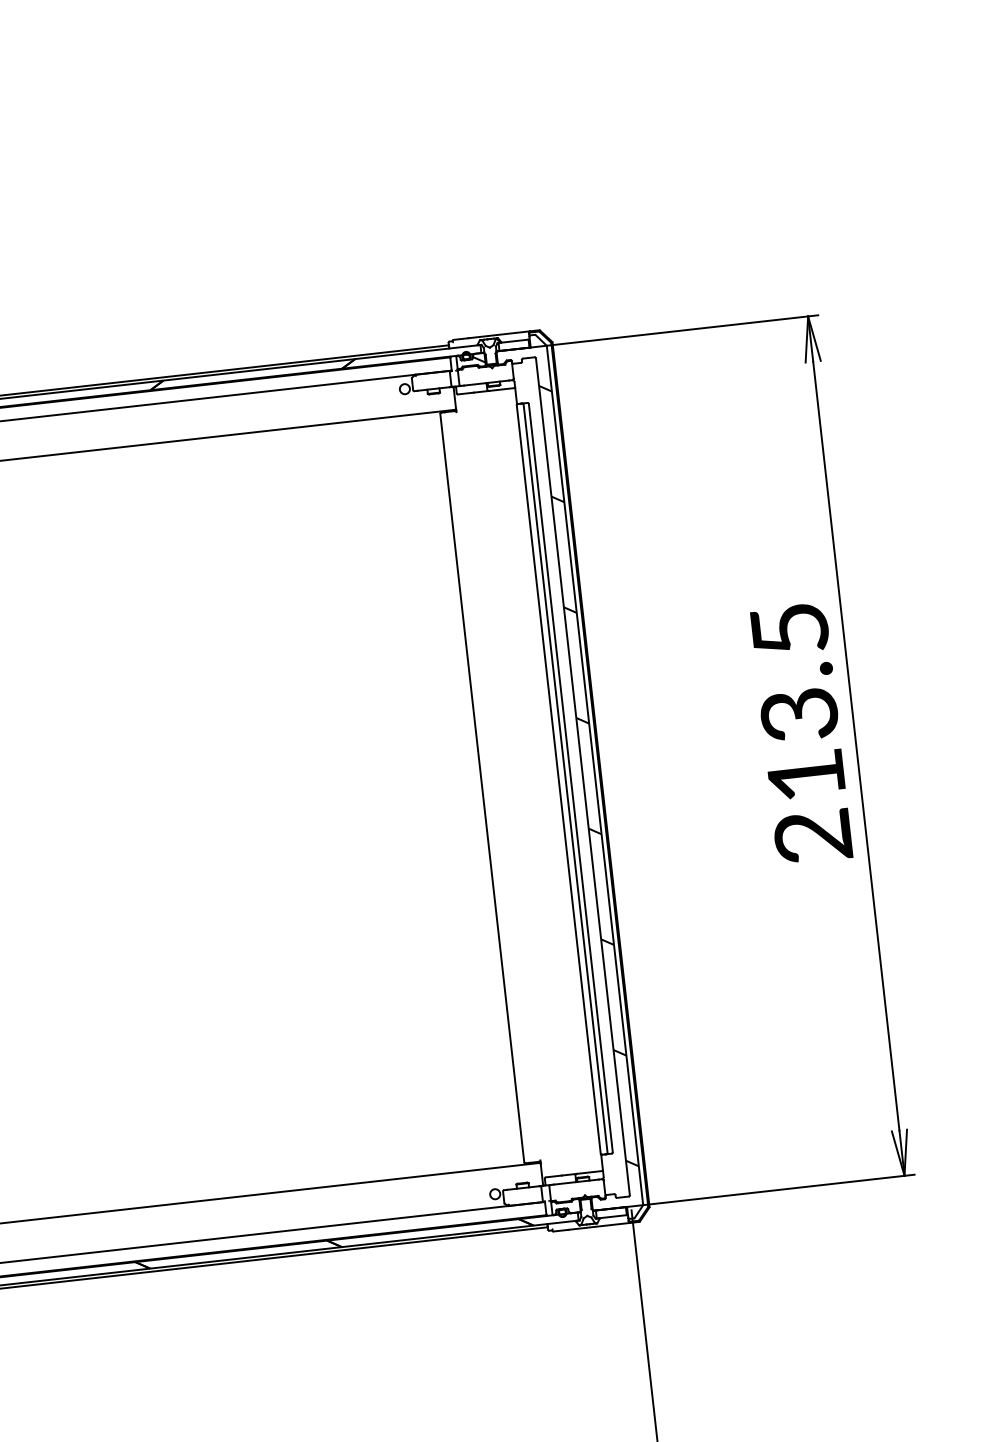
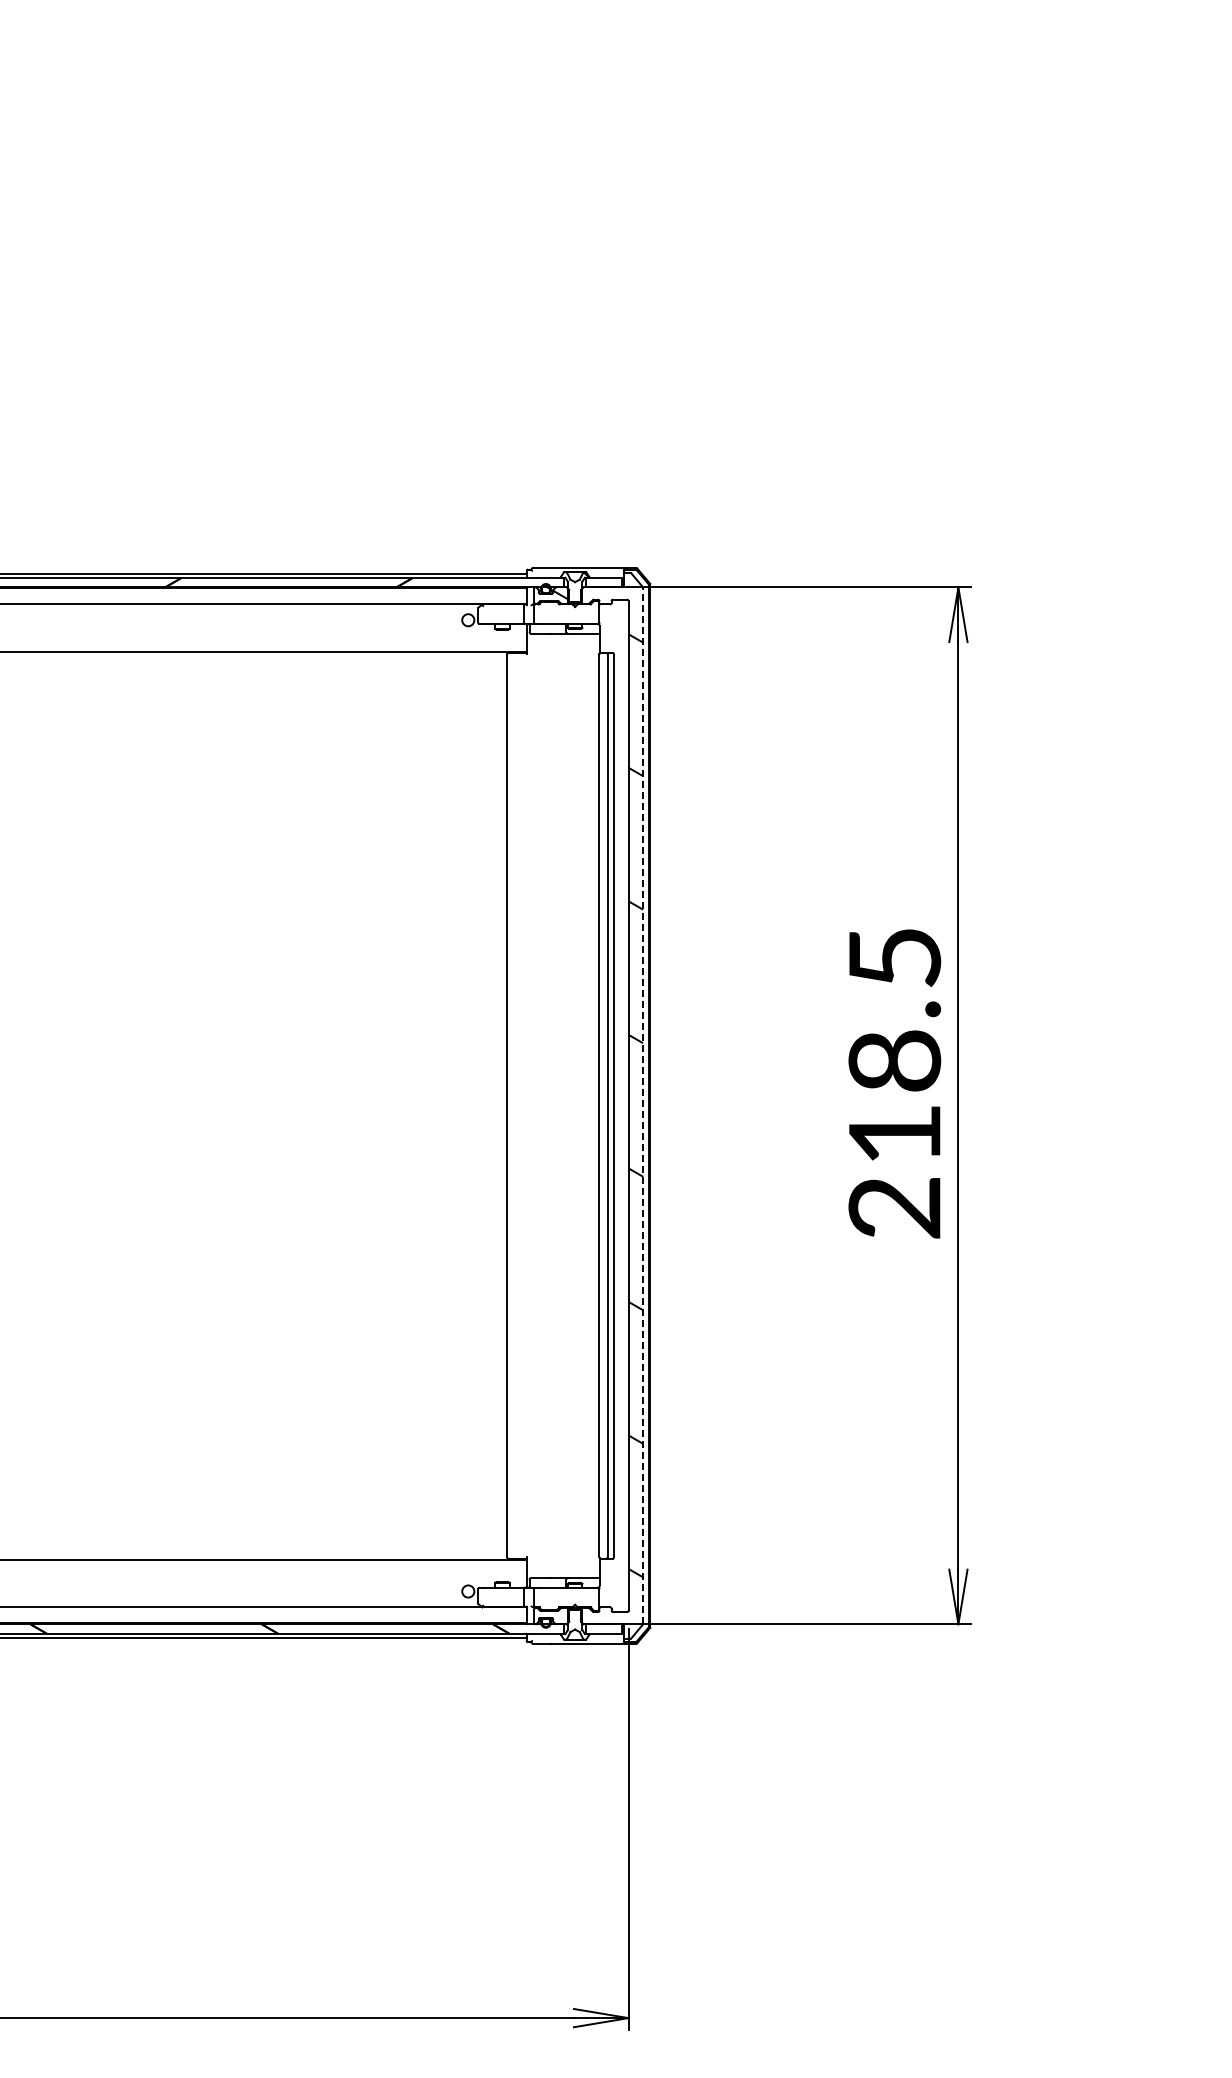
text: (799, 714) -> (894, 1060), 213.5 -> 218.5
line: (595, 775) -> (643, 1105), solid -> dashed

